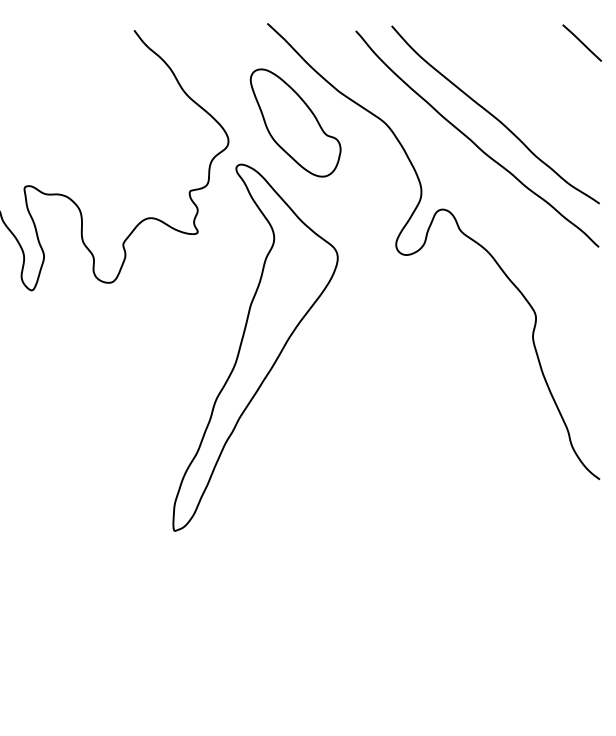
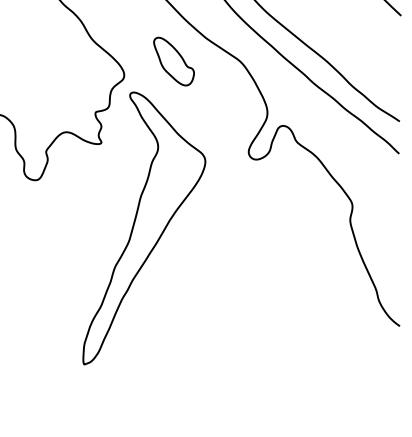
part: (295, 122) -> (173, 61), size x0.6

